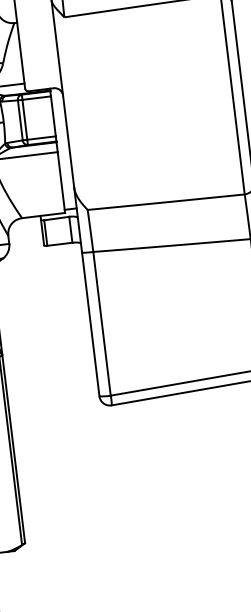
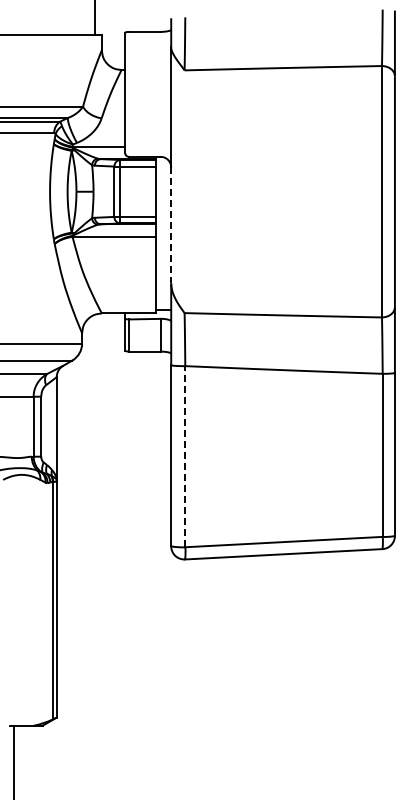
line: (68, 141) -> (171, 225), solid -> dashed
line: (102, 323) -> (185, 456), solid -> dashed

